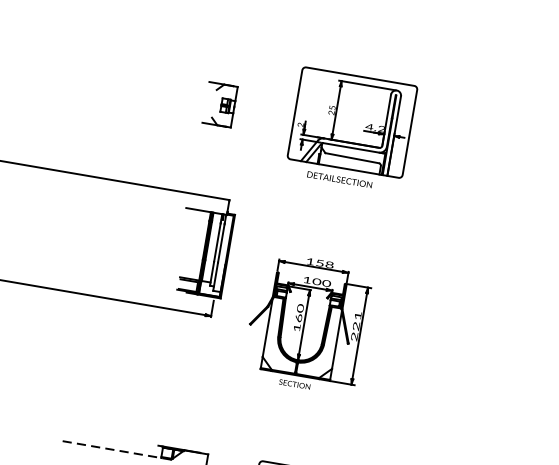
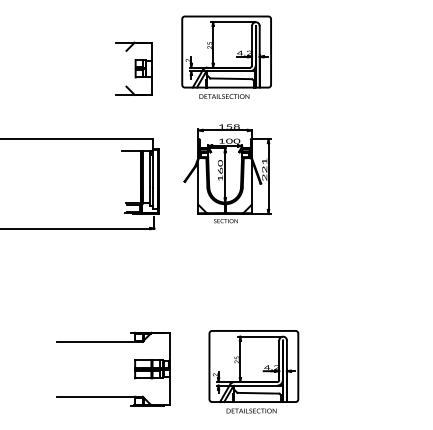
part: (219, 104) -> (133, 68), size x1.67
part: (351, 128) -> (226, 56), moved
part: (307, 323) -> (227, 173), moved
line: (115, 450) -> (99, 341), dashed -> solid

